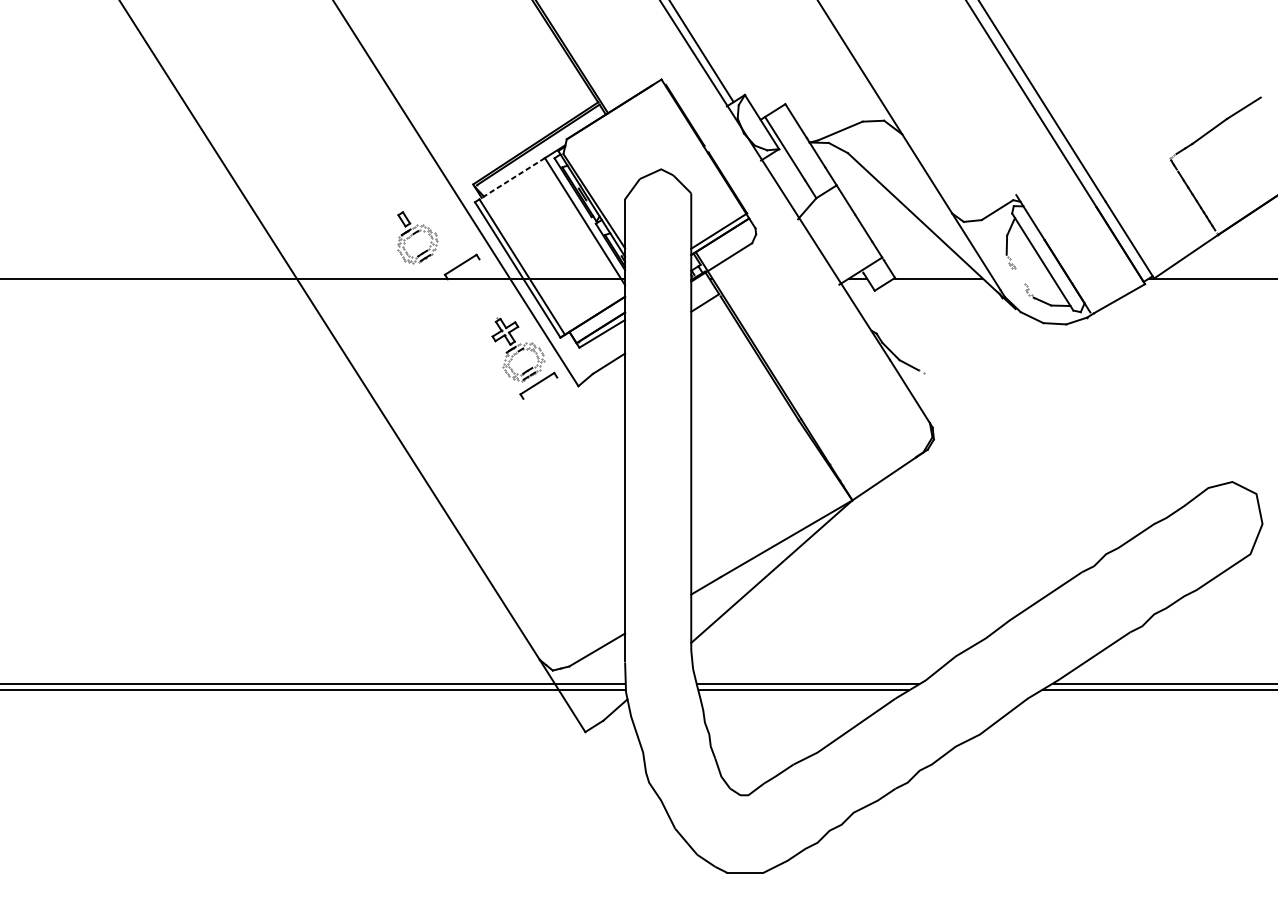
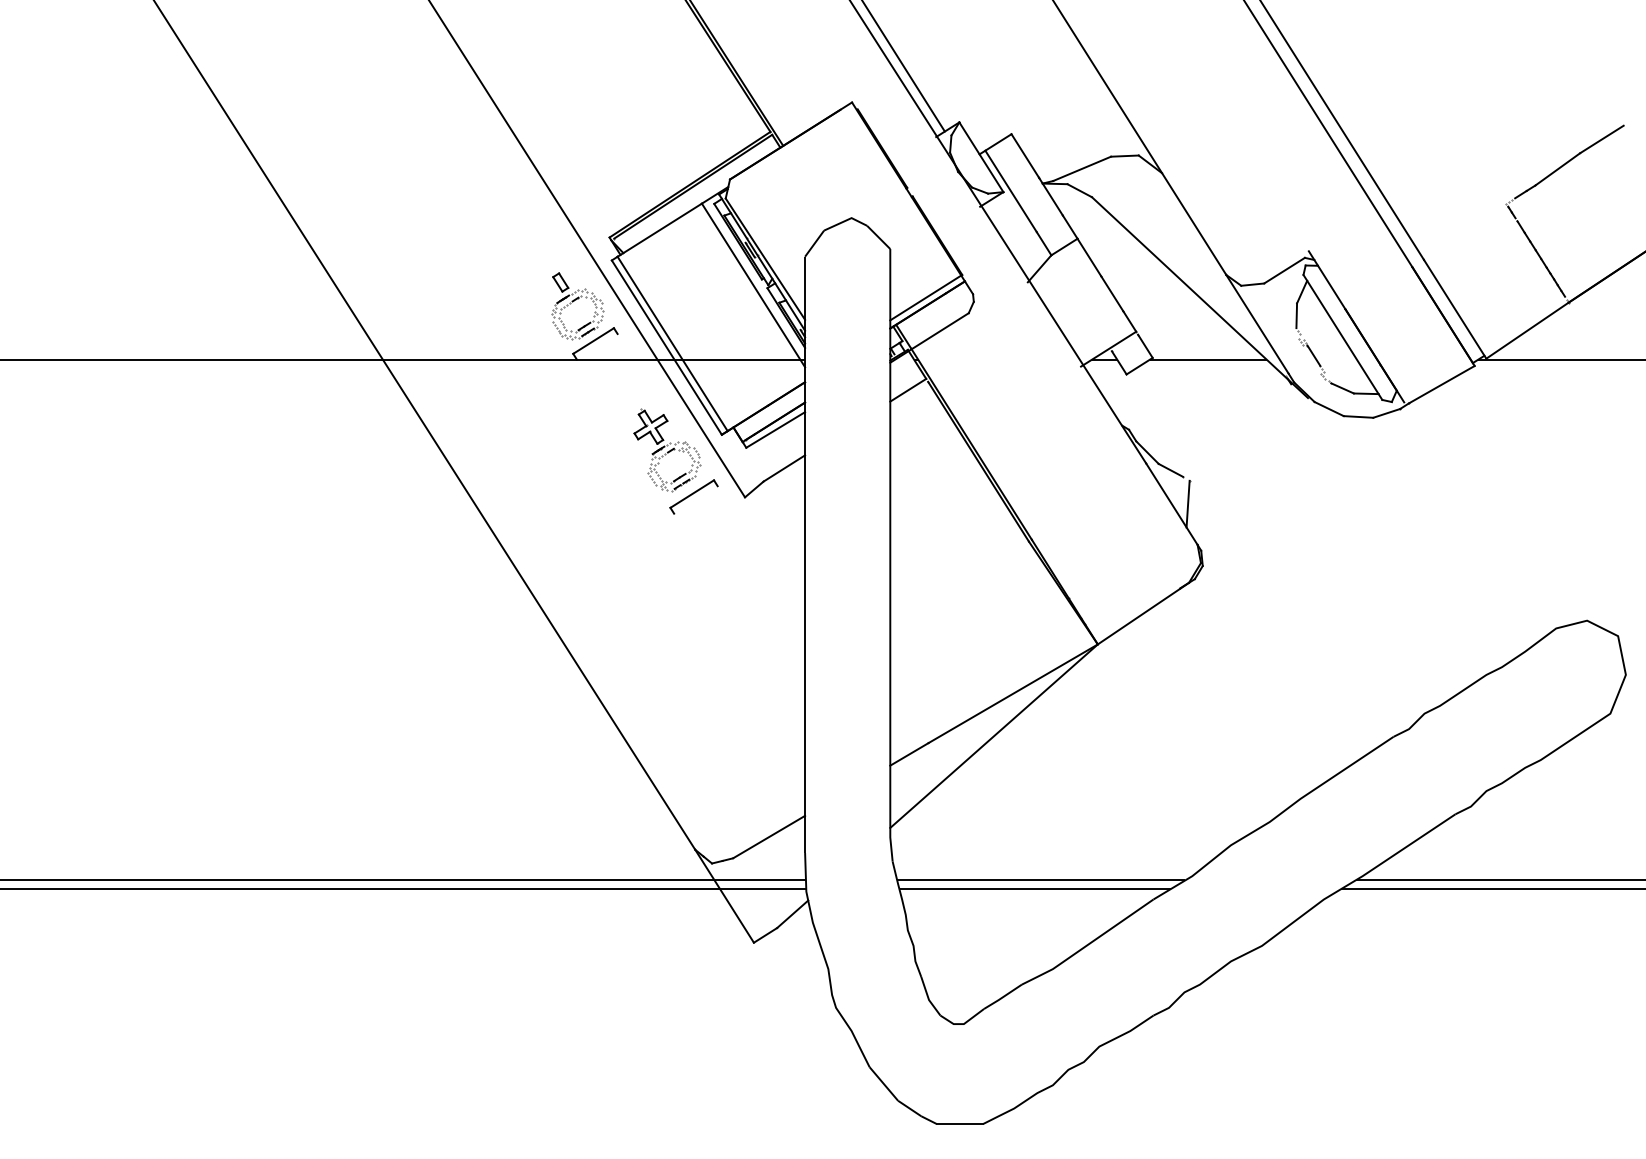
line: (512, 178) -> (659, 230), dashed -> solid
part: (417, 237) -> (577, 306), moved
line: (1019, 276) -> (1313, 355), added
line: (922, 390) -> (1187, 503), added

